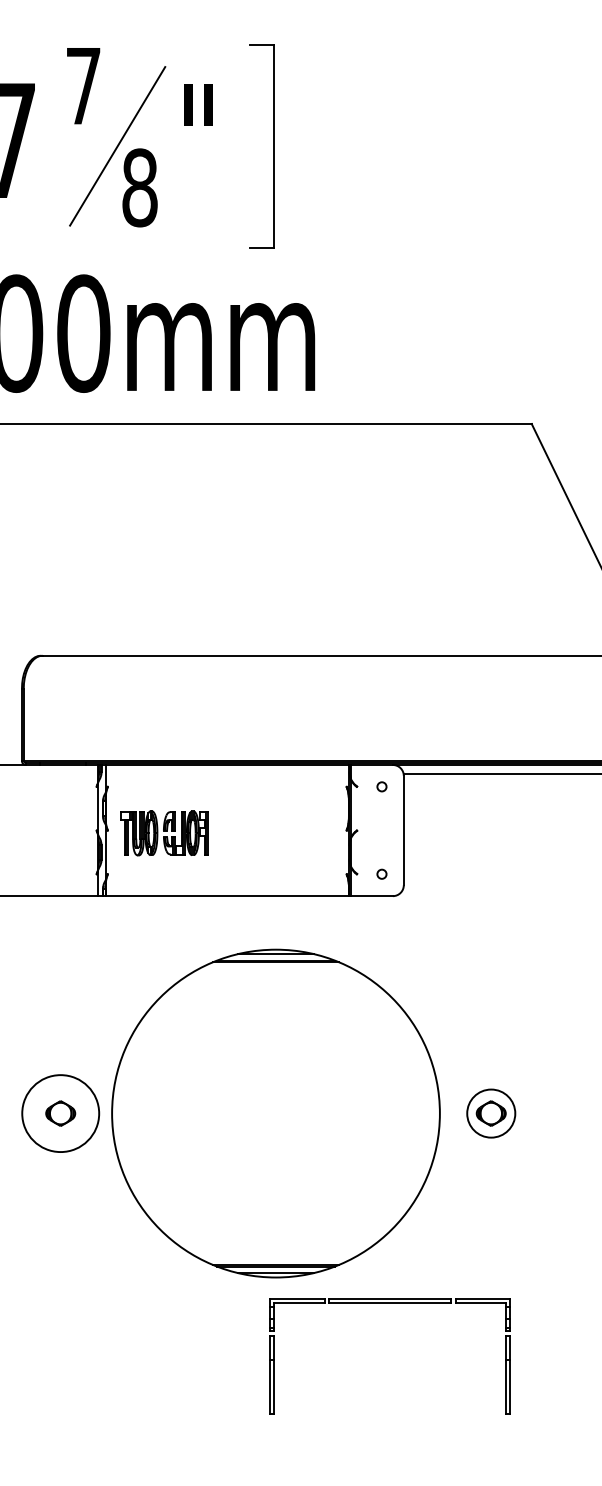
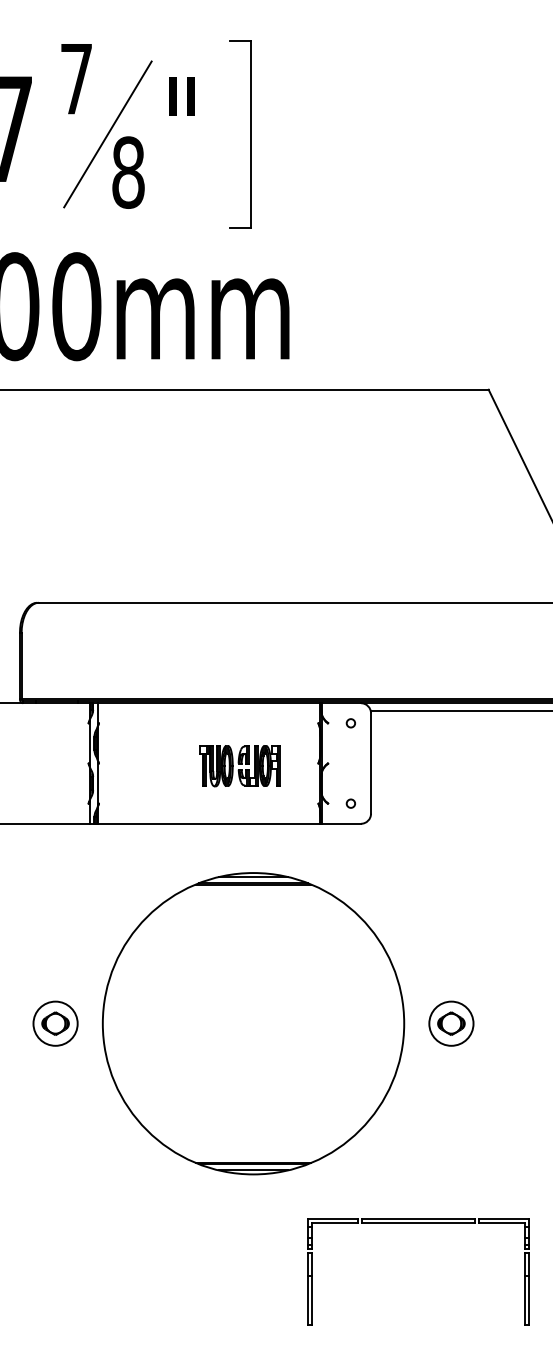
part: (164, 833) -> (239, 766), moved
circle: (60, 1113) -> (55, 1023), size x0.62
part: (389, 1303) -> (417, 1223), moved

